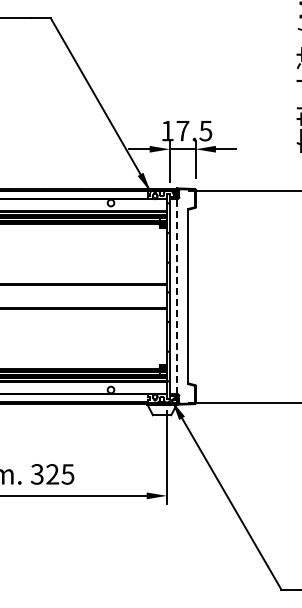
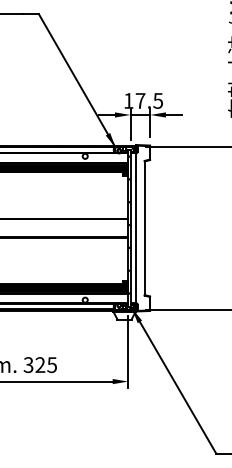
line: (177, 296) -> (136, 228), dashed -> solid

